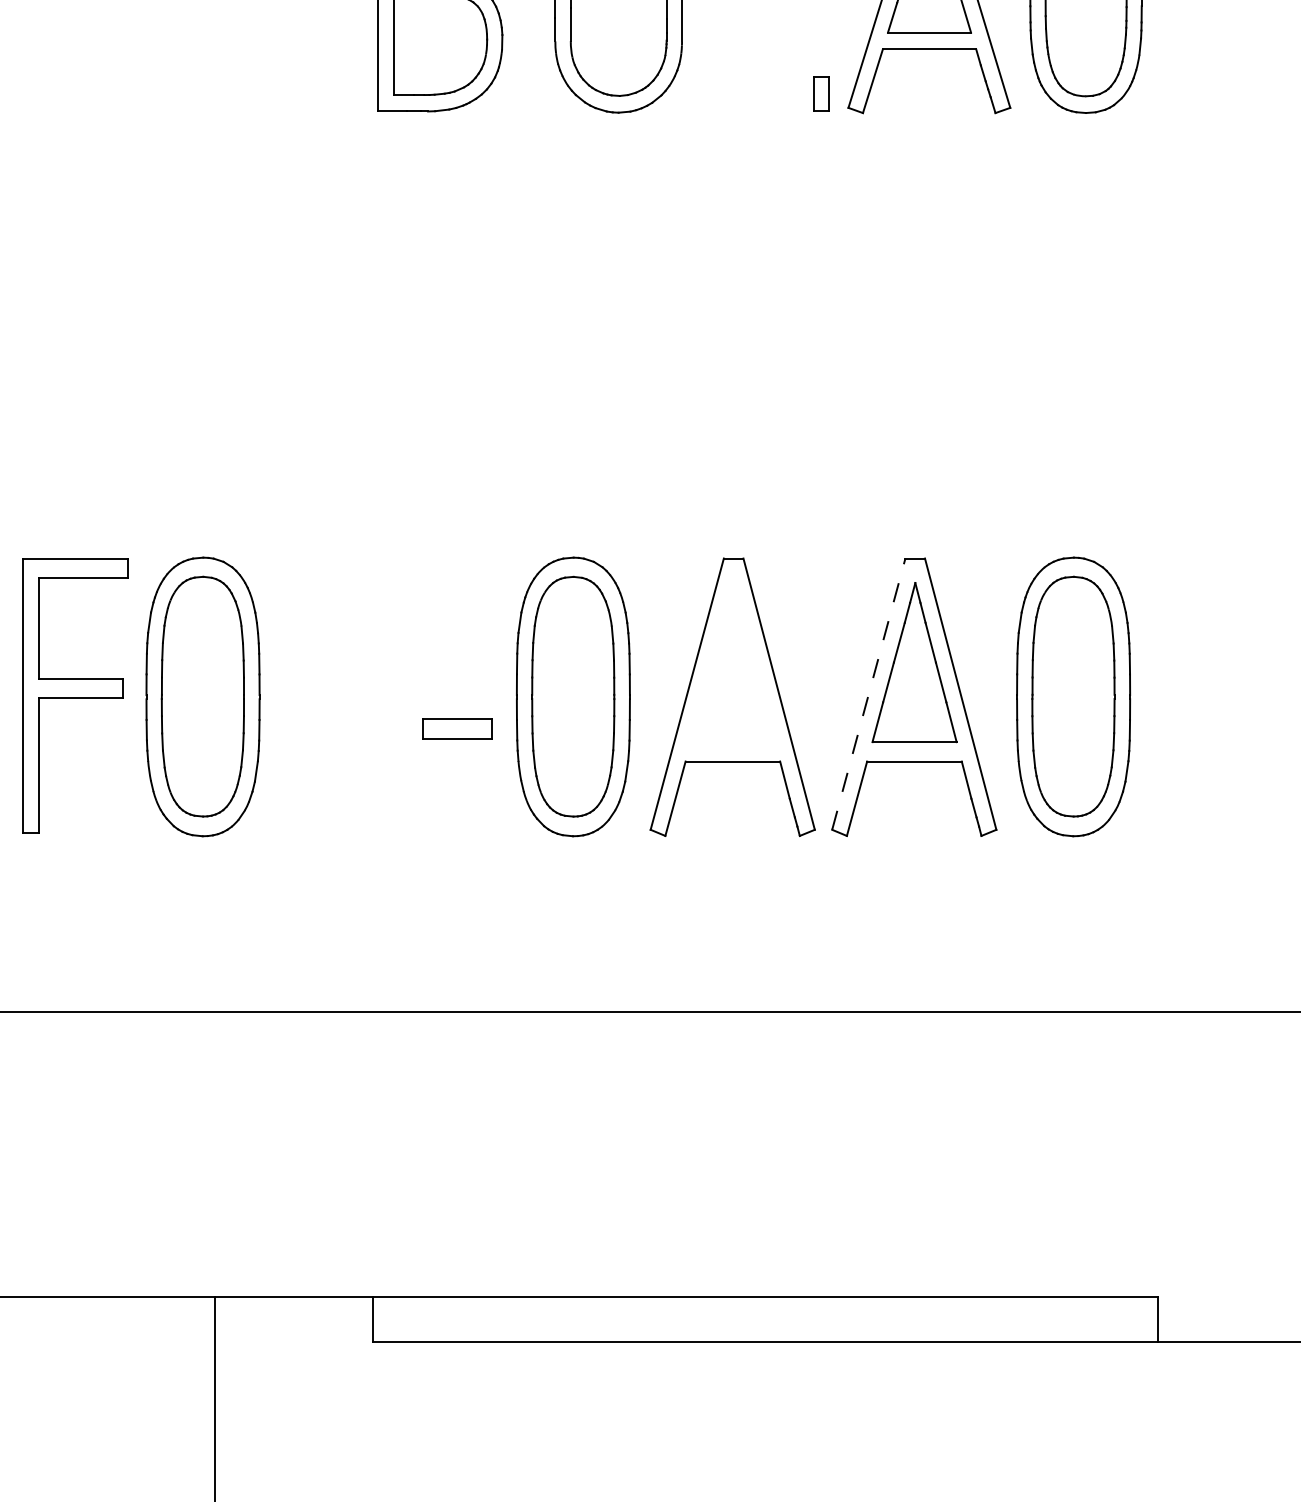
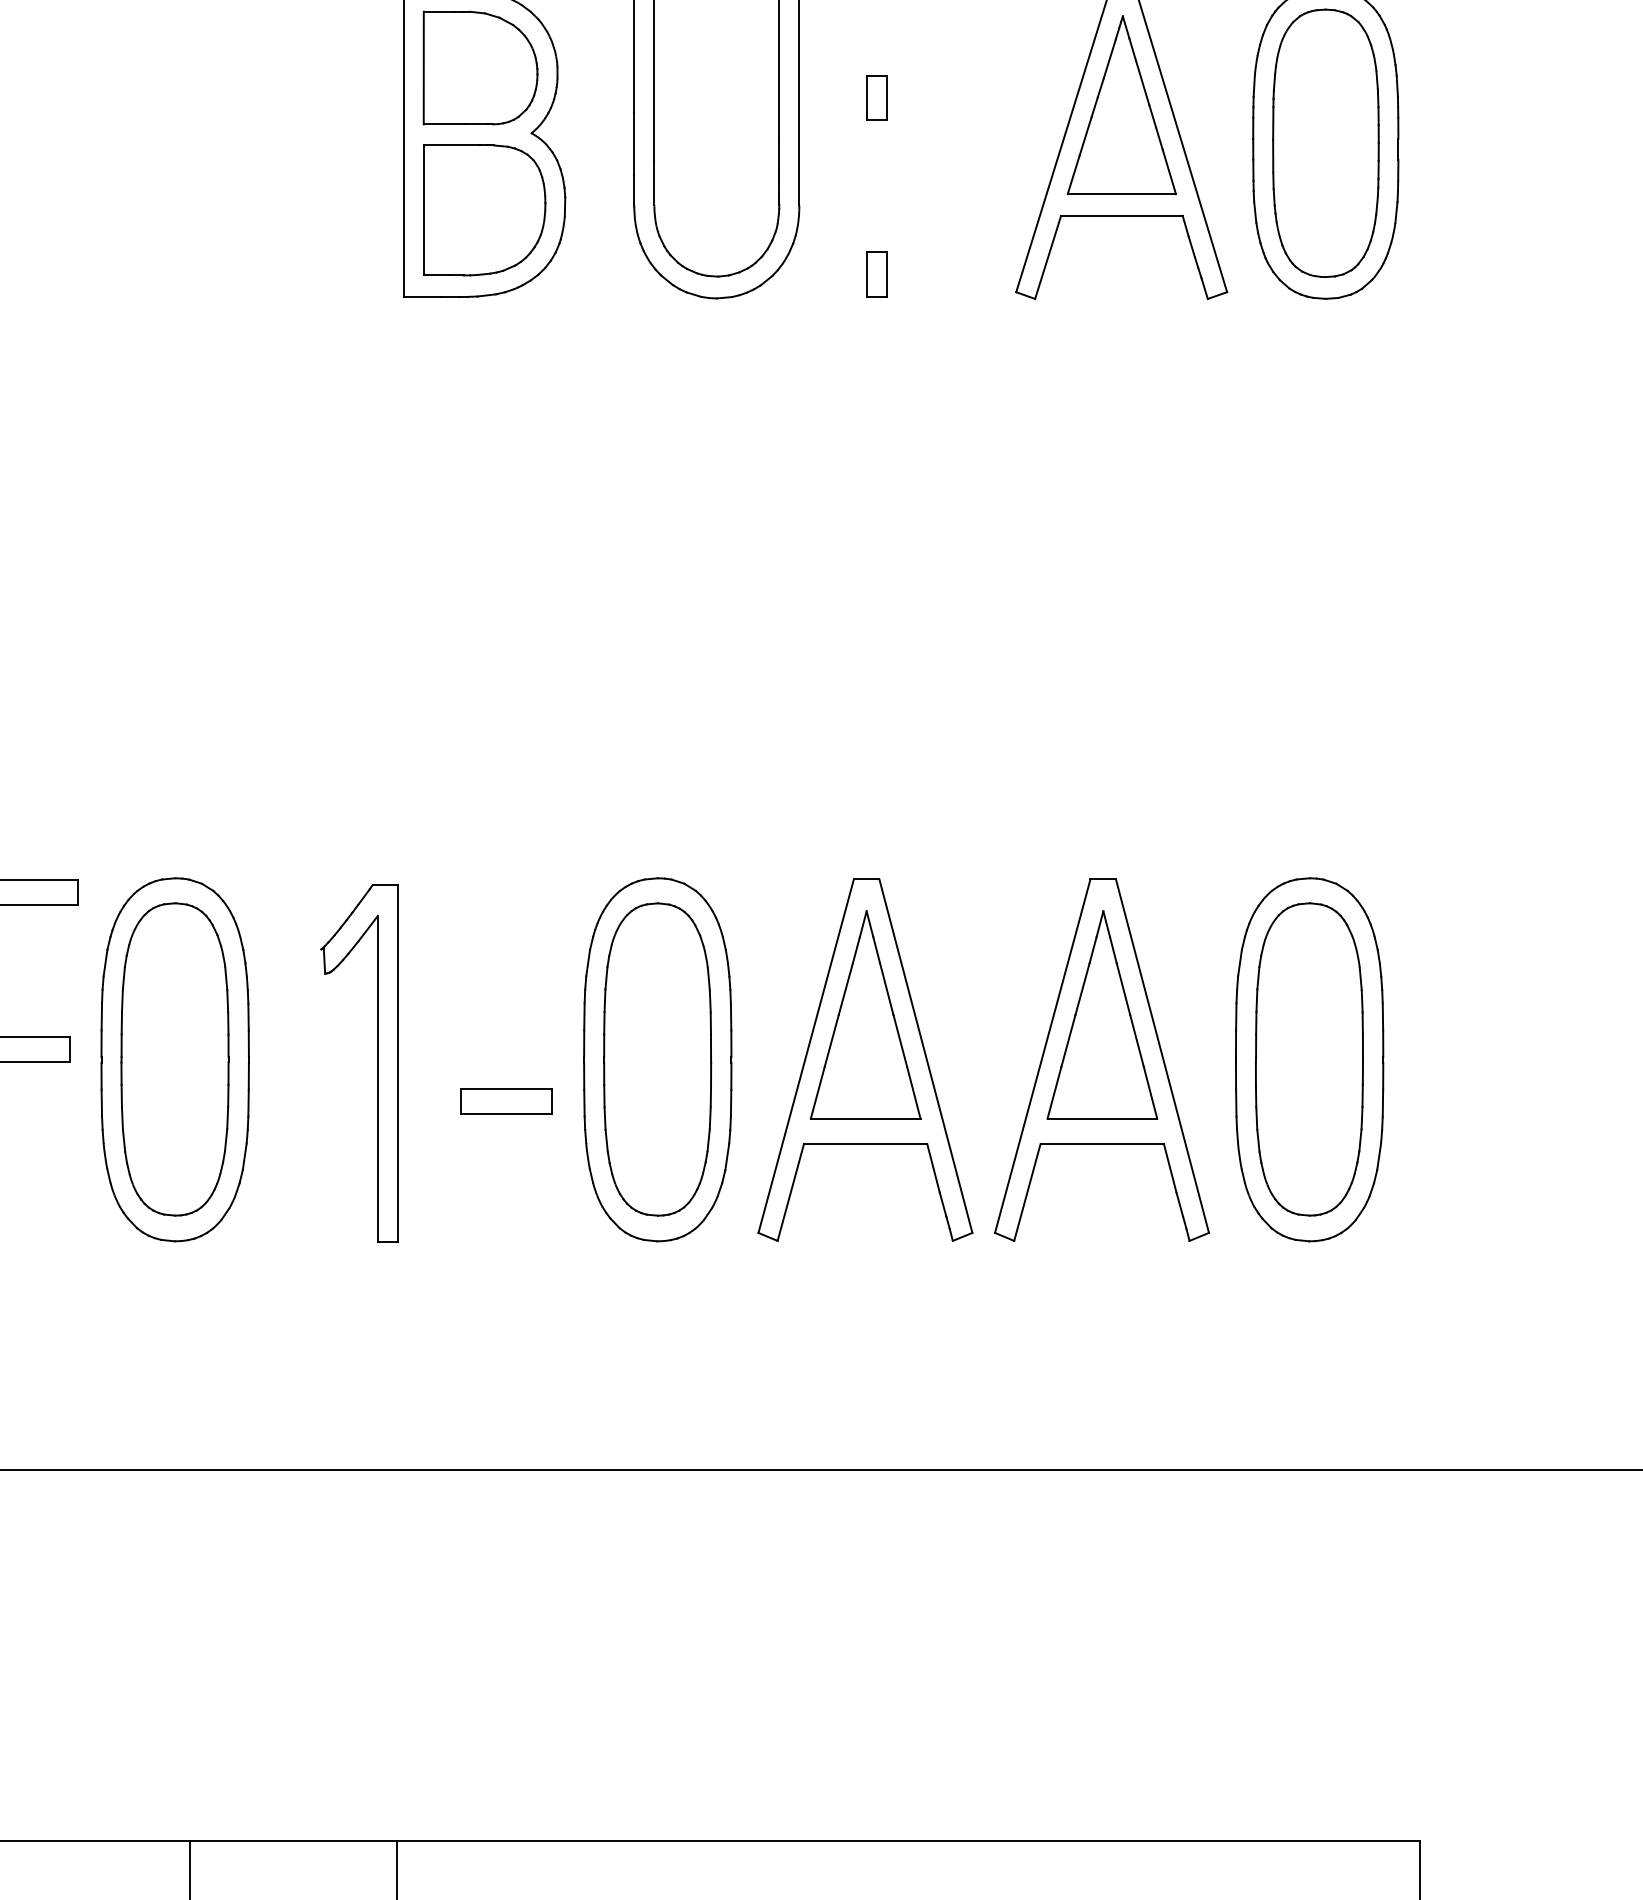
part: (821, 93) -> (876, 273), moved
part: (732, 662) -> (865, 1014), added
line: (868, 693) -> (1042, 1055), dashed -> solid
part: (358, 699) -> (377, 1063), added

